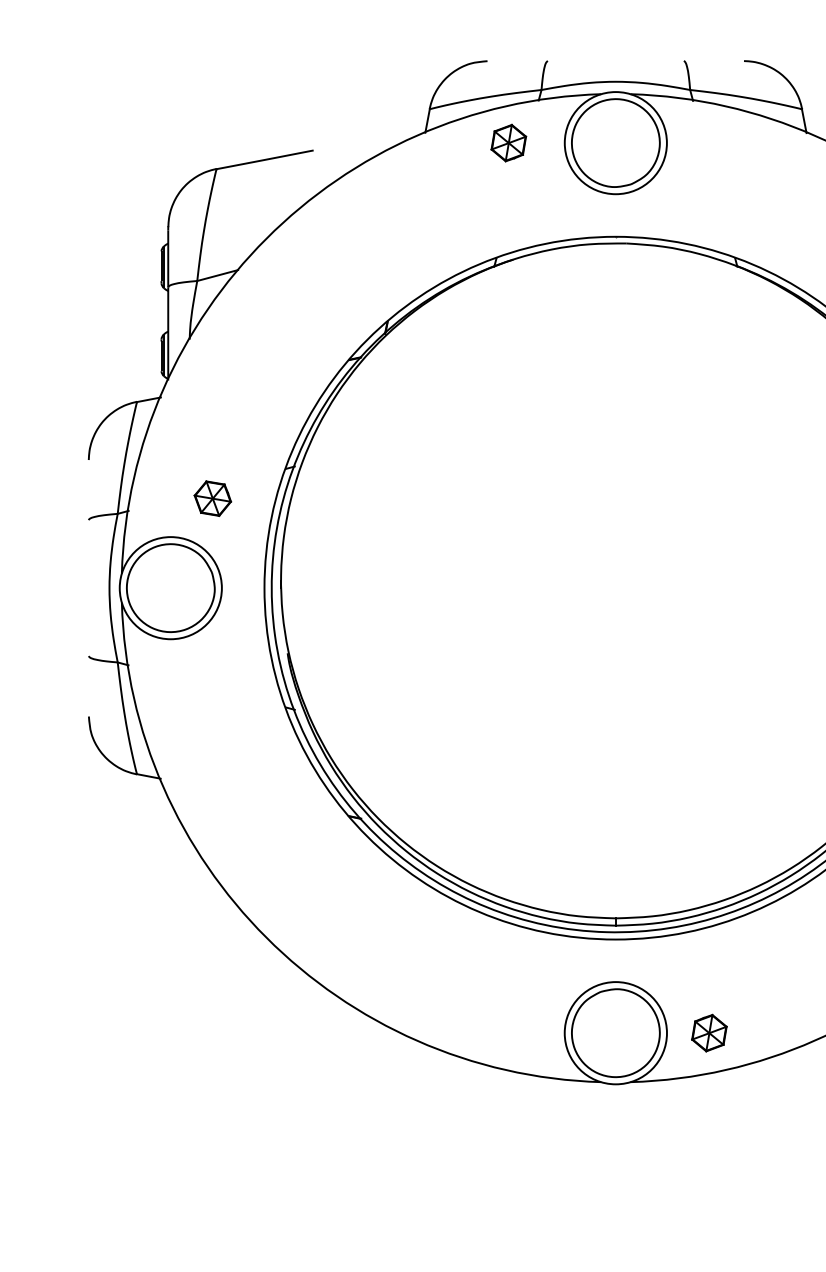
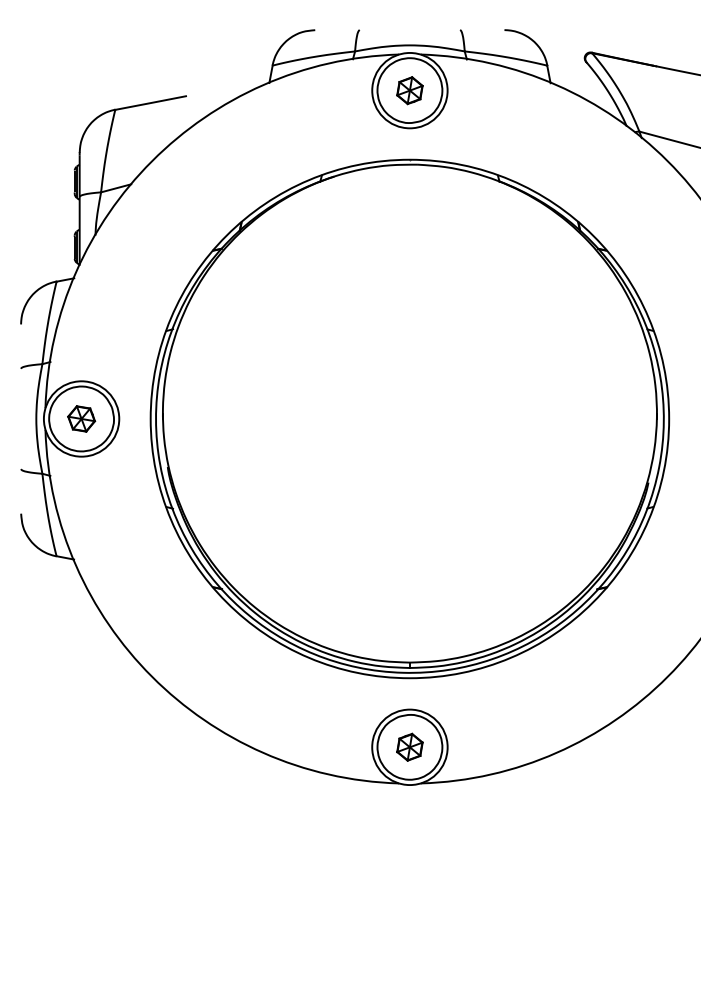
part: (508, 142) -> (409, 90), moved
part: (212, 498) -> (81, 418), moved
part: (708, 1032) -> (409, 746), moved

